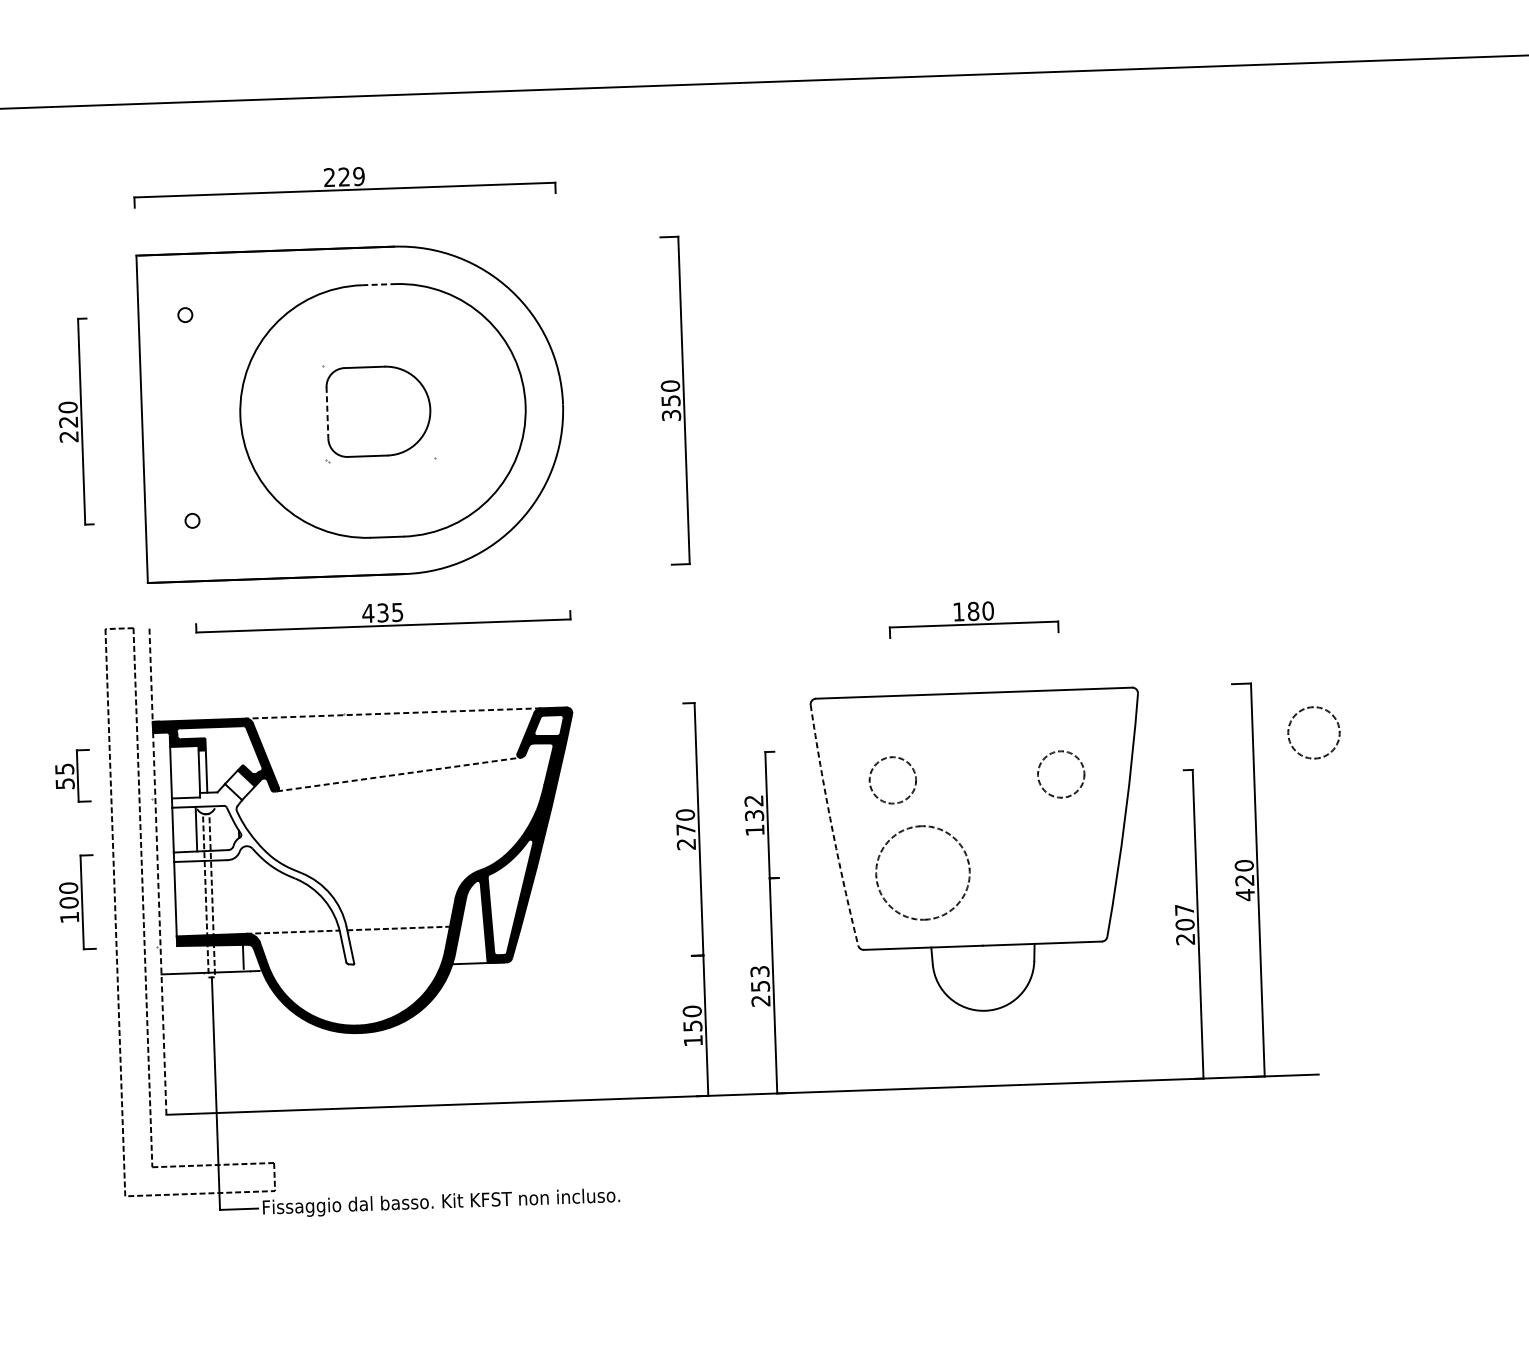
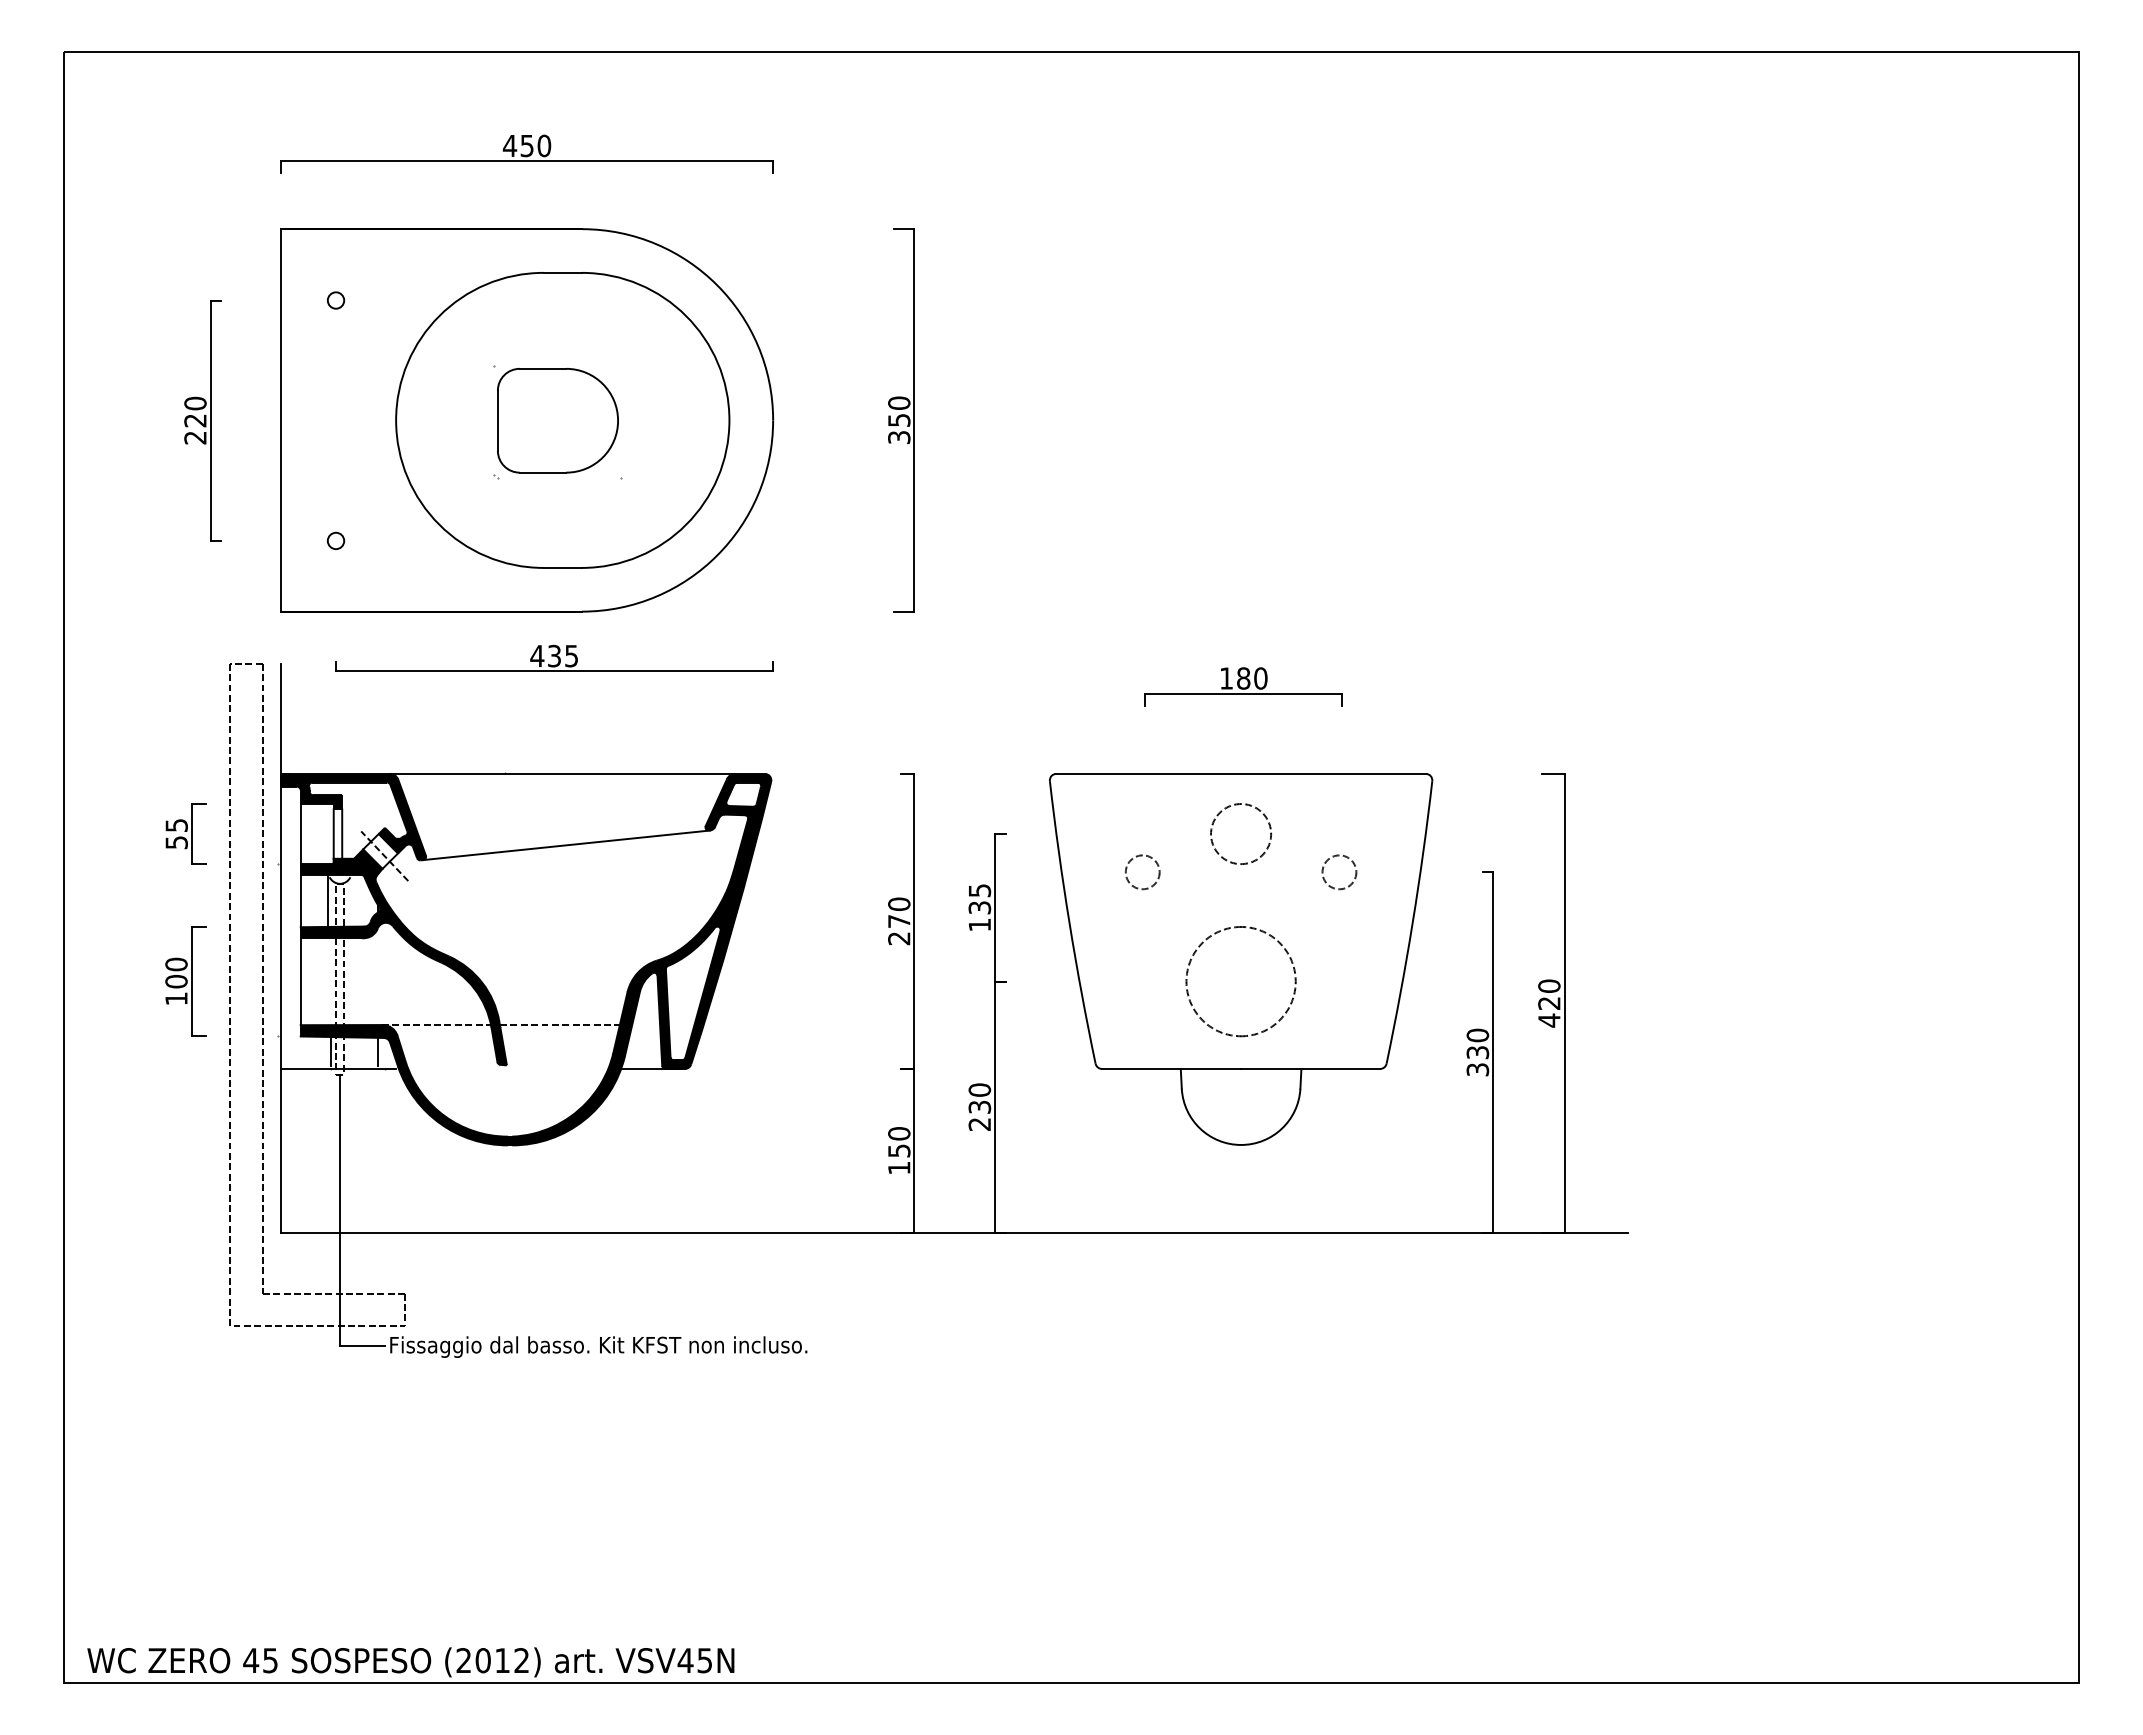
text: (343, 176) -> (526, 145), 229 -> 450
line: (379, 284) -> (563, 272), dashed -> solid
line: (327, 412) -> (497, 420), dashed -> solid
part: (1310, 708) -> (1238, 805), moved
line: (393, 713) -> (562, 773), dashed -> solid
line: (398, 774) -> (566, 845), dashed -> solid
circle: (1061, 774) -> (1339, 872), size x0.62
circle: (892, 780) -> (1142, 872), size x0.62
line: (243, 789) -> (384, 856), added
text: (753, 800) -> (979, 890), 132 -> 135
arc: (831, 825) -> (1069, 922), dashed -> solid
part: (877, 866) -> (1188, 972), moved
line: (158, 871) -> (281, 948), dashed -> solid
fill: (262, 875) -> (403, 957), added
text: (1184, 924) -> (1477, 1052), 207 -> 330
line: (203, 958) -> (330, 1051), added
text: (759, 978) -> (979, 1098), 253 -> 230

